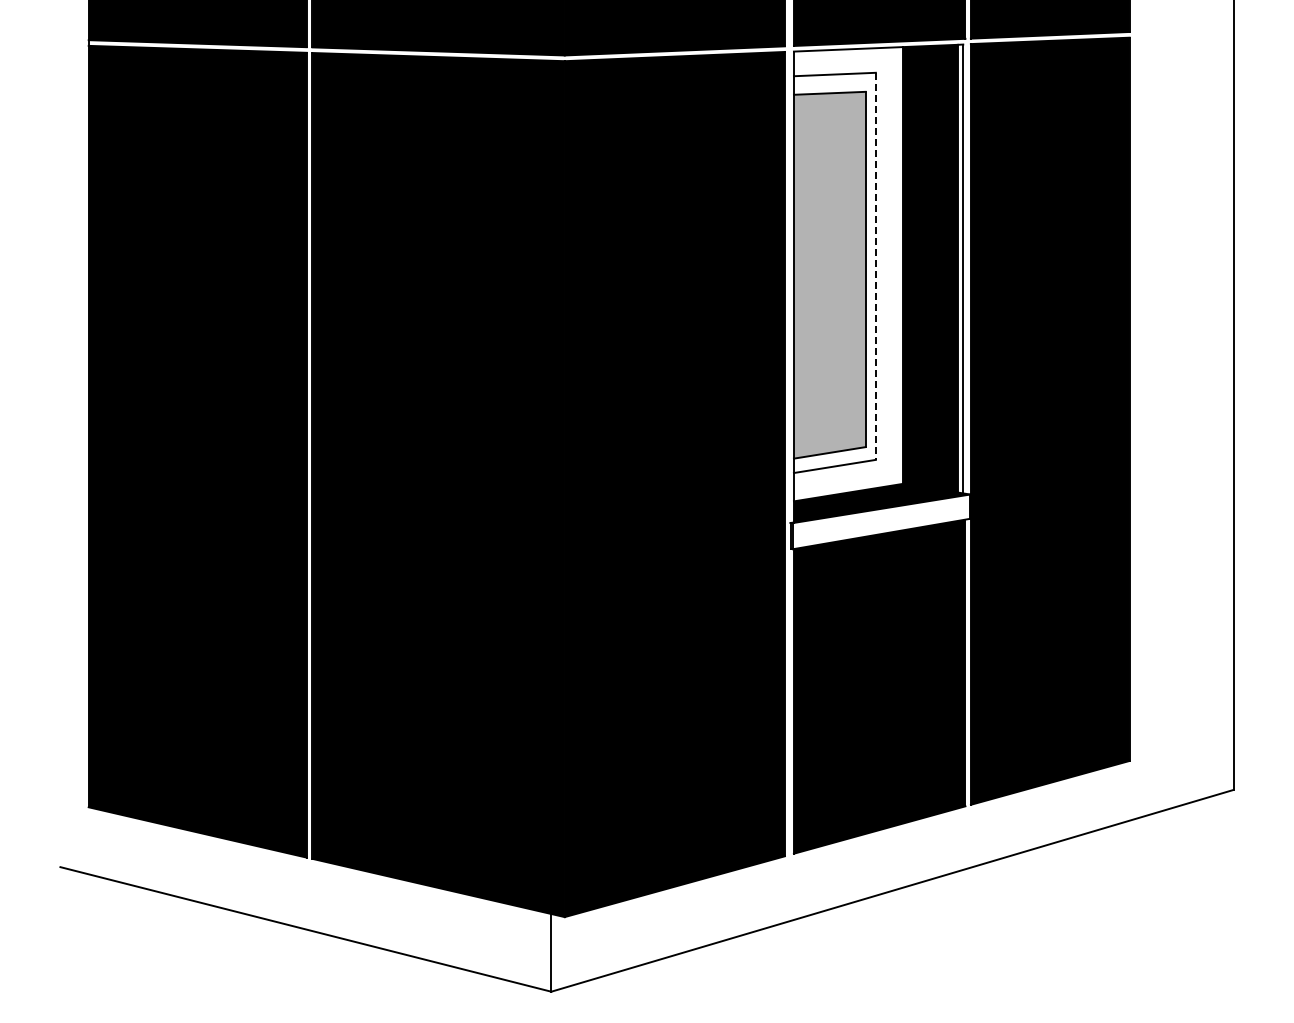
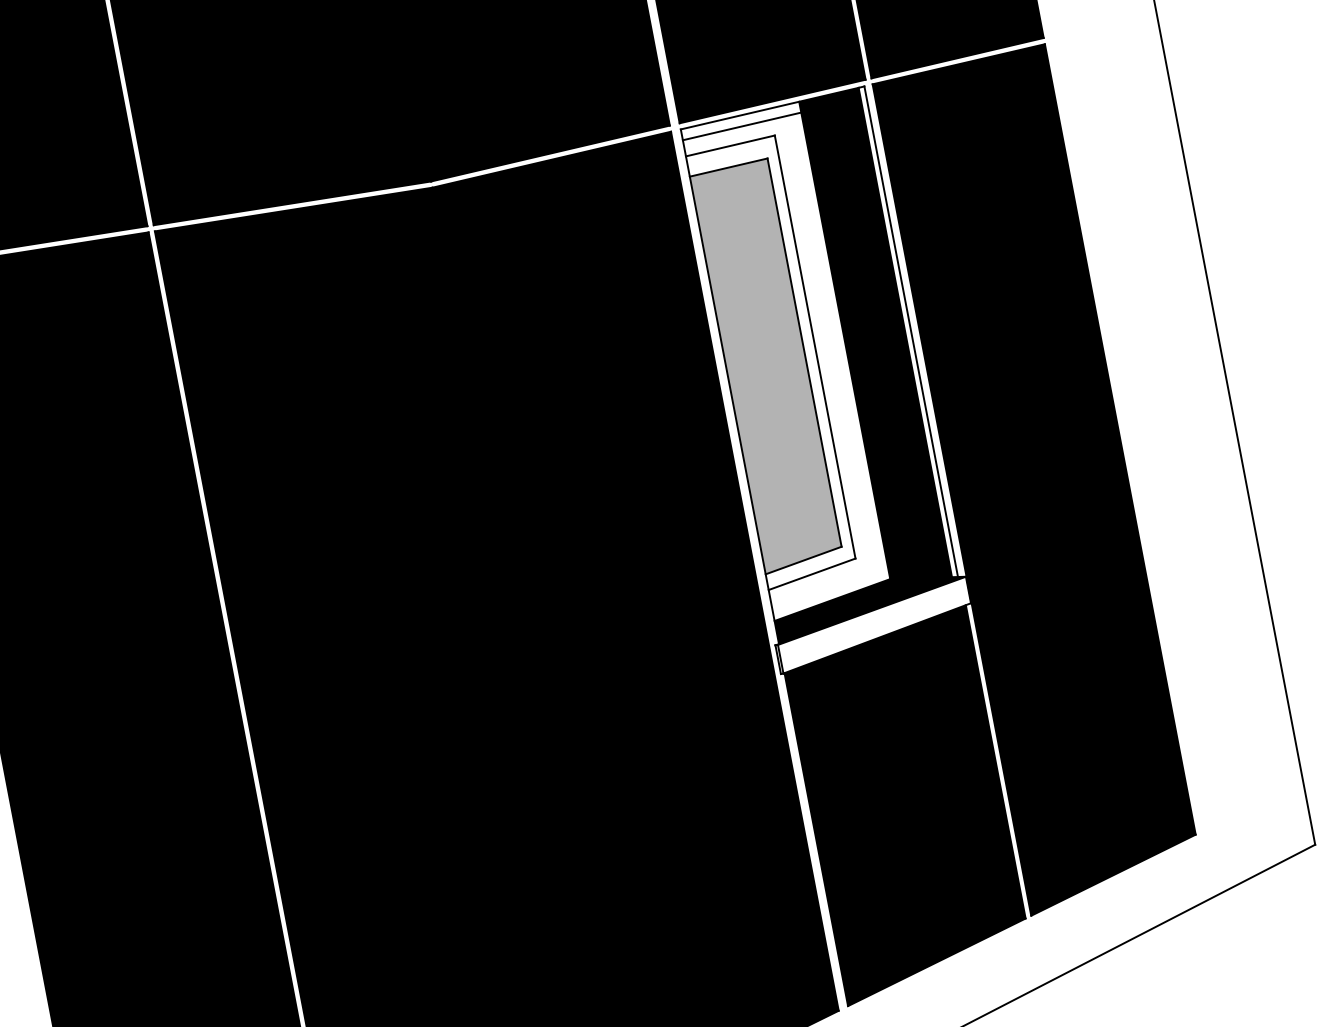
line: (848, 59) -> (742, 126), added
line: (875, 266) -> (814, 347), dashed -> solid

